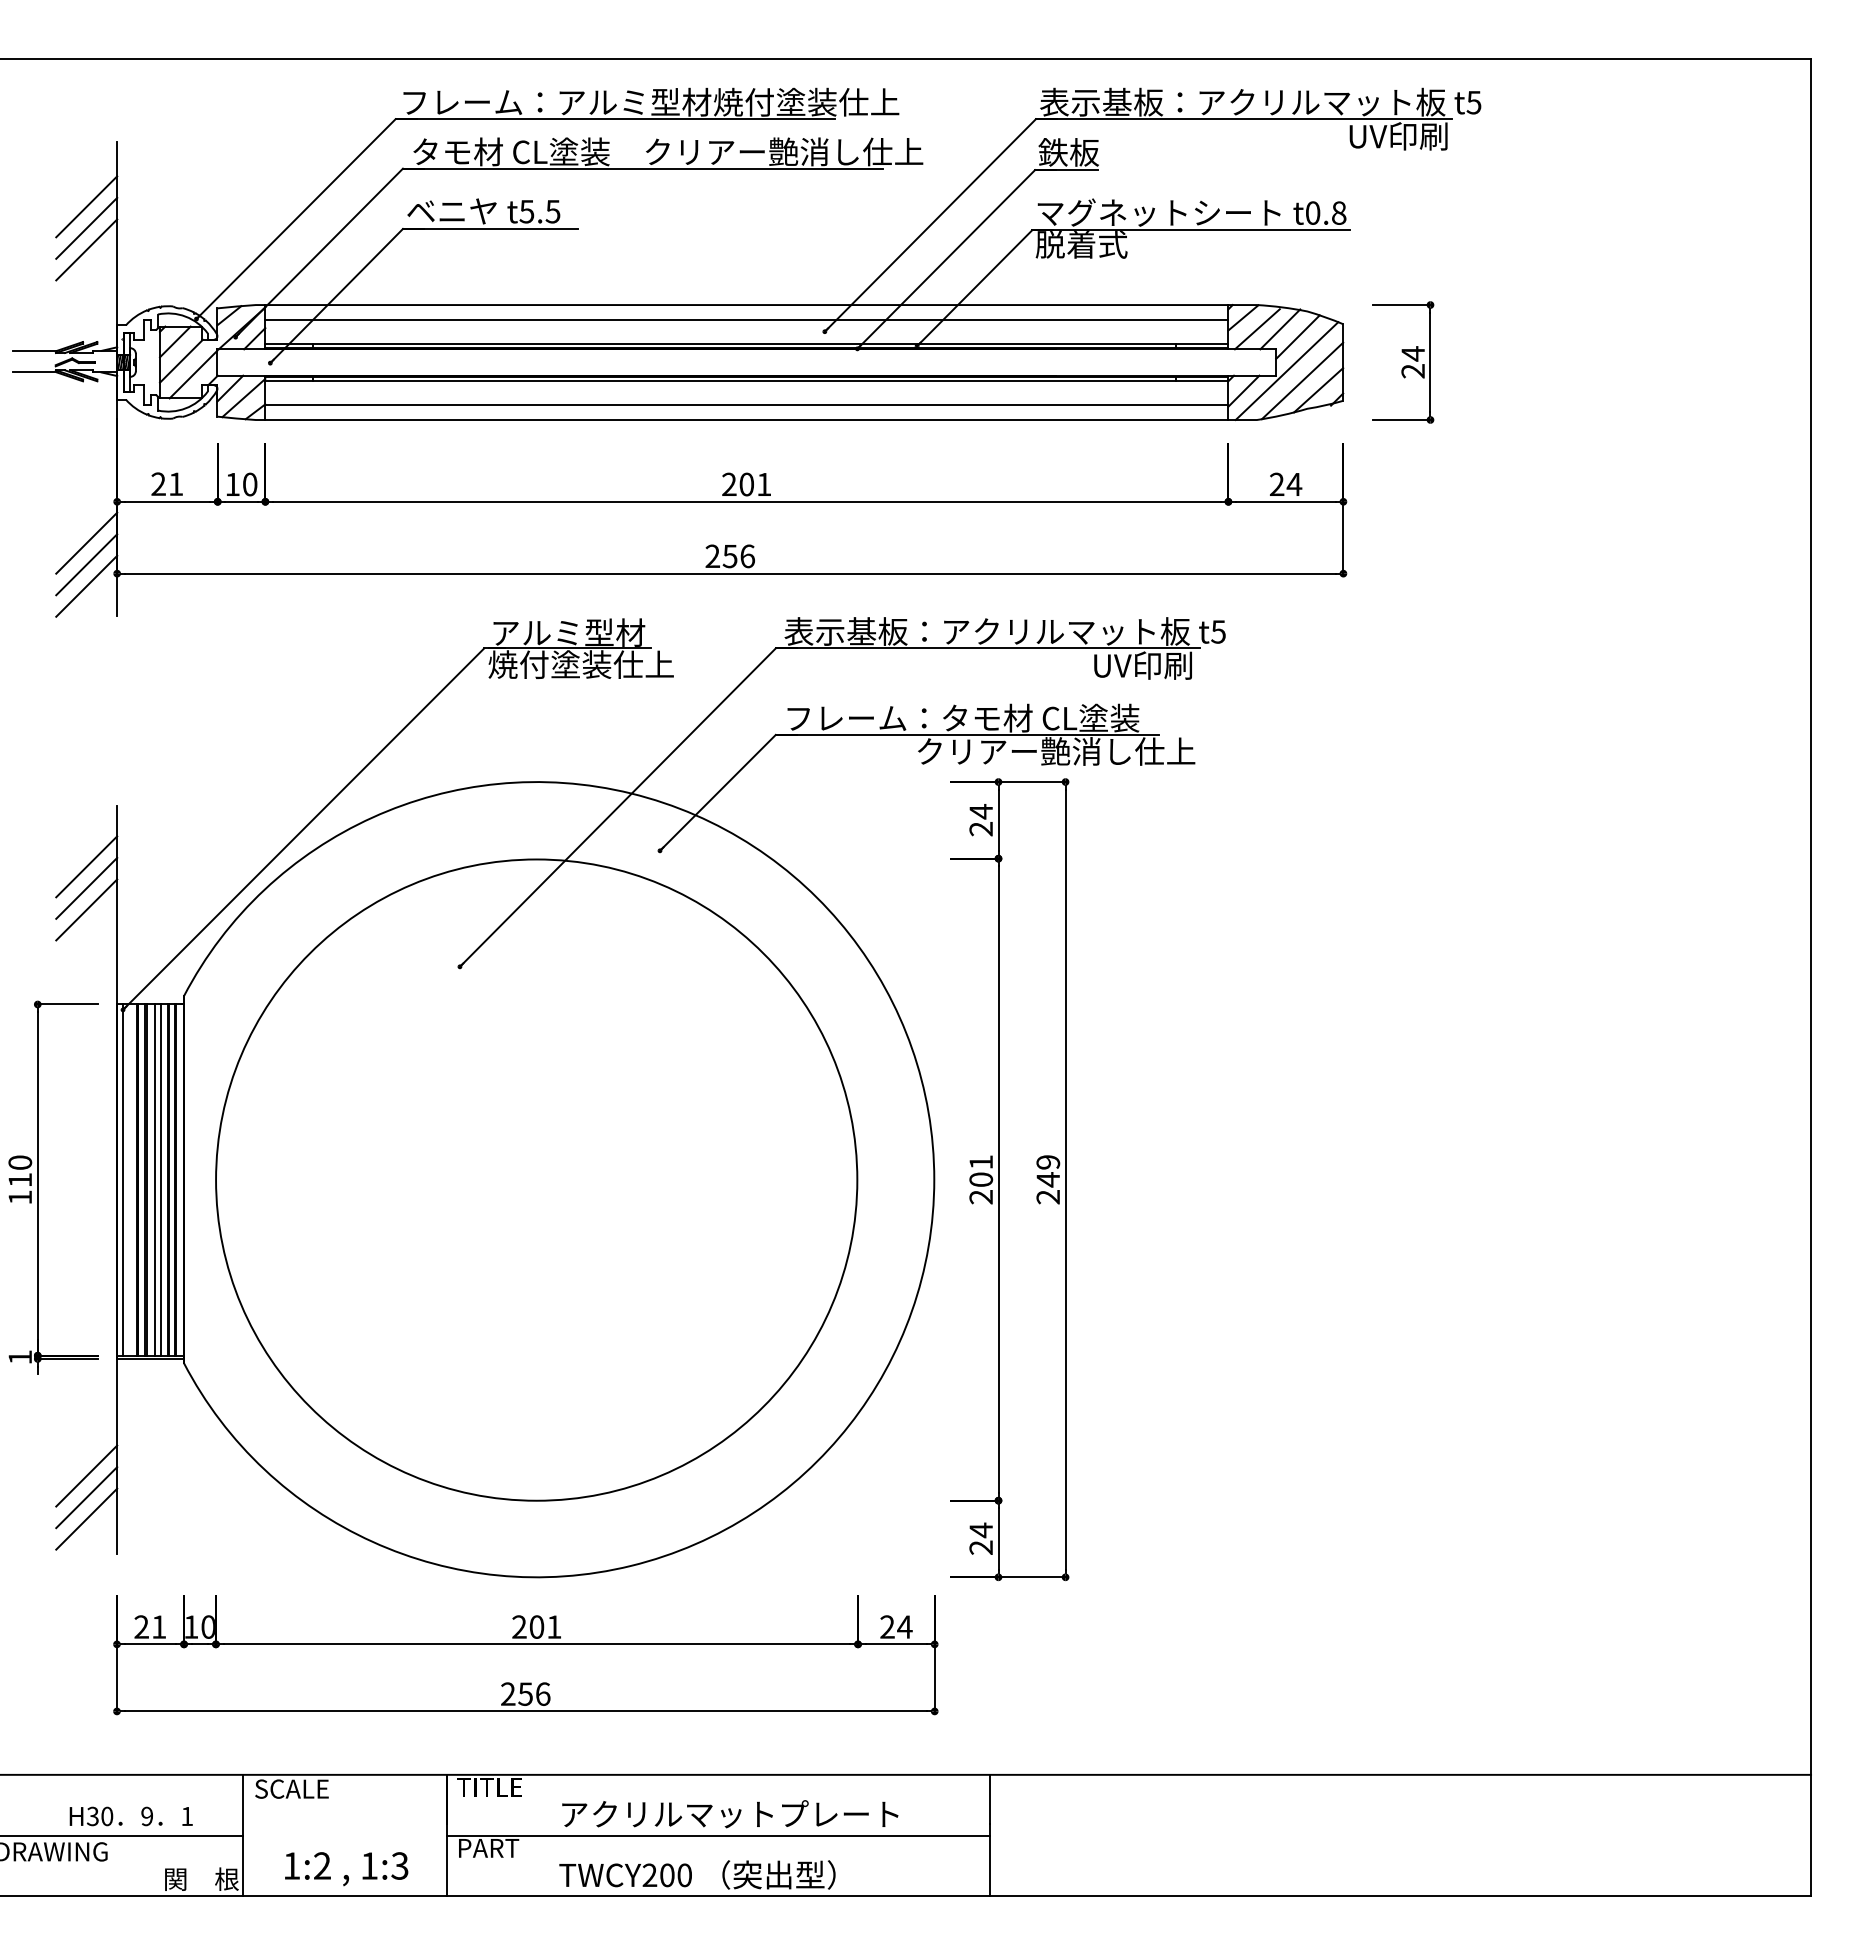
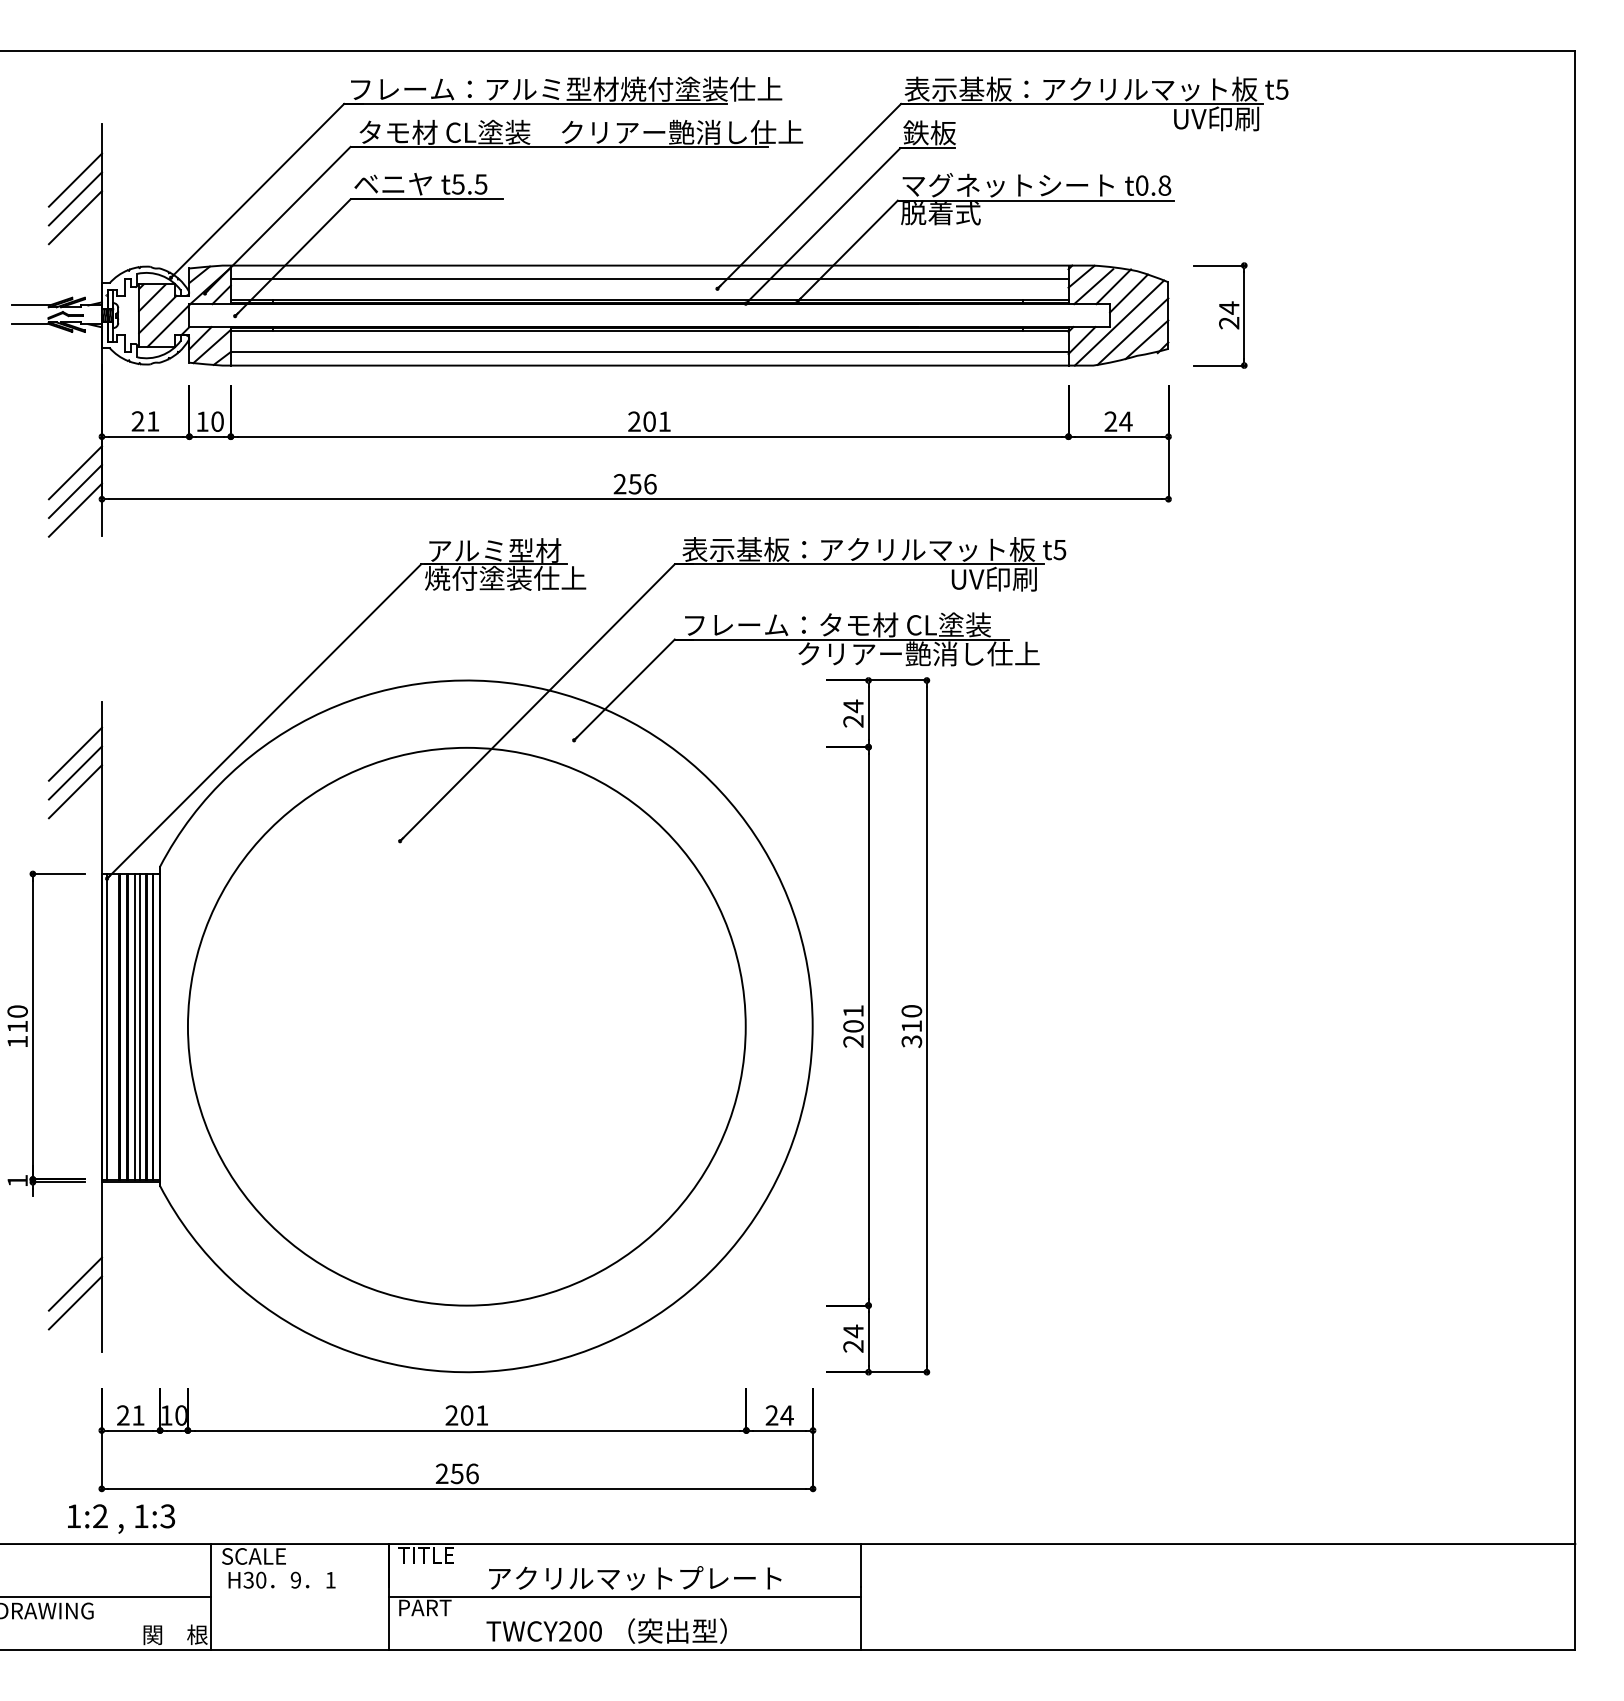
text: (1048, 1179) -> (912, 1026), 249 -> 310
line: (86, 1518) -> (75, 1321), removed
text: (130, 1816) -> (281, 1580), moved
text: (346, 1869) -> (121, 1519), moved

